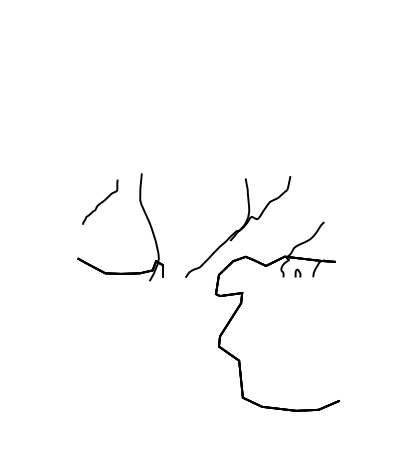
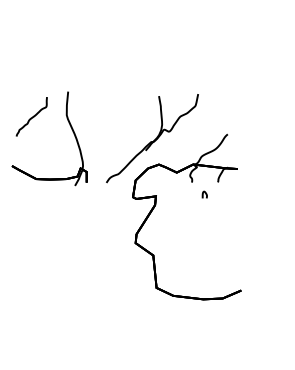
curve: (296, 272) -> (203, 194), moved

